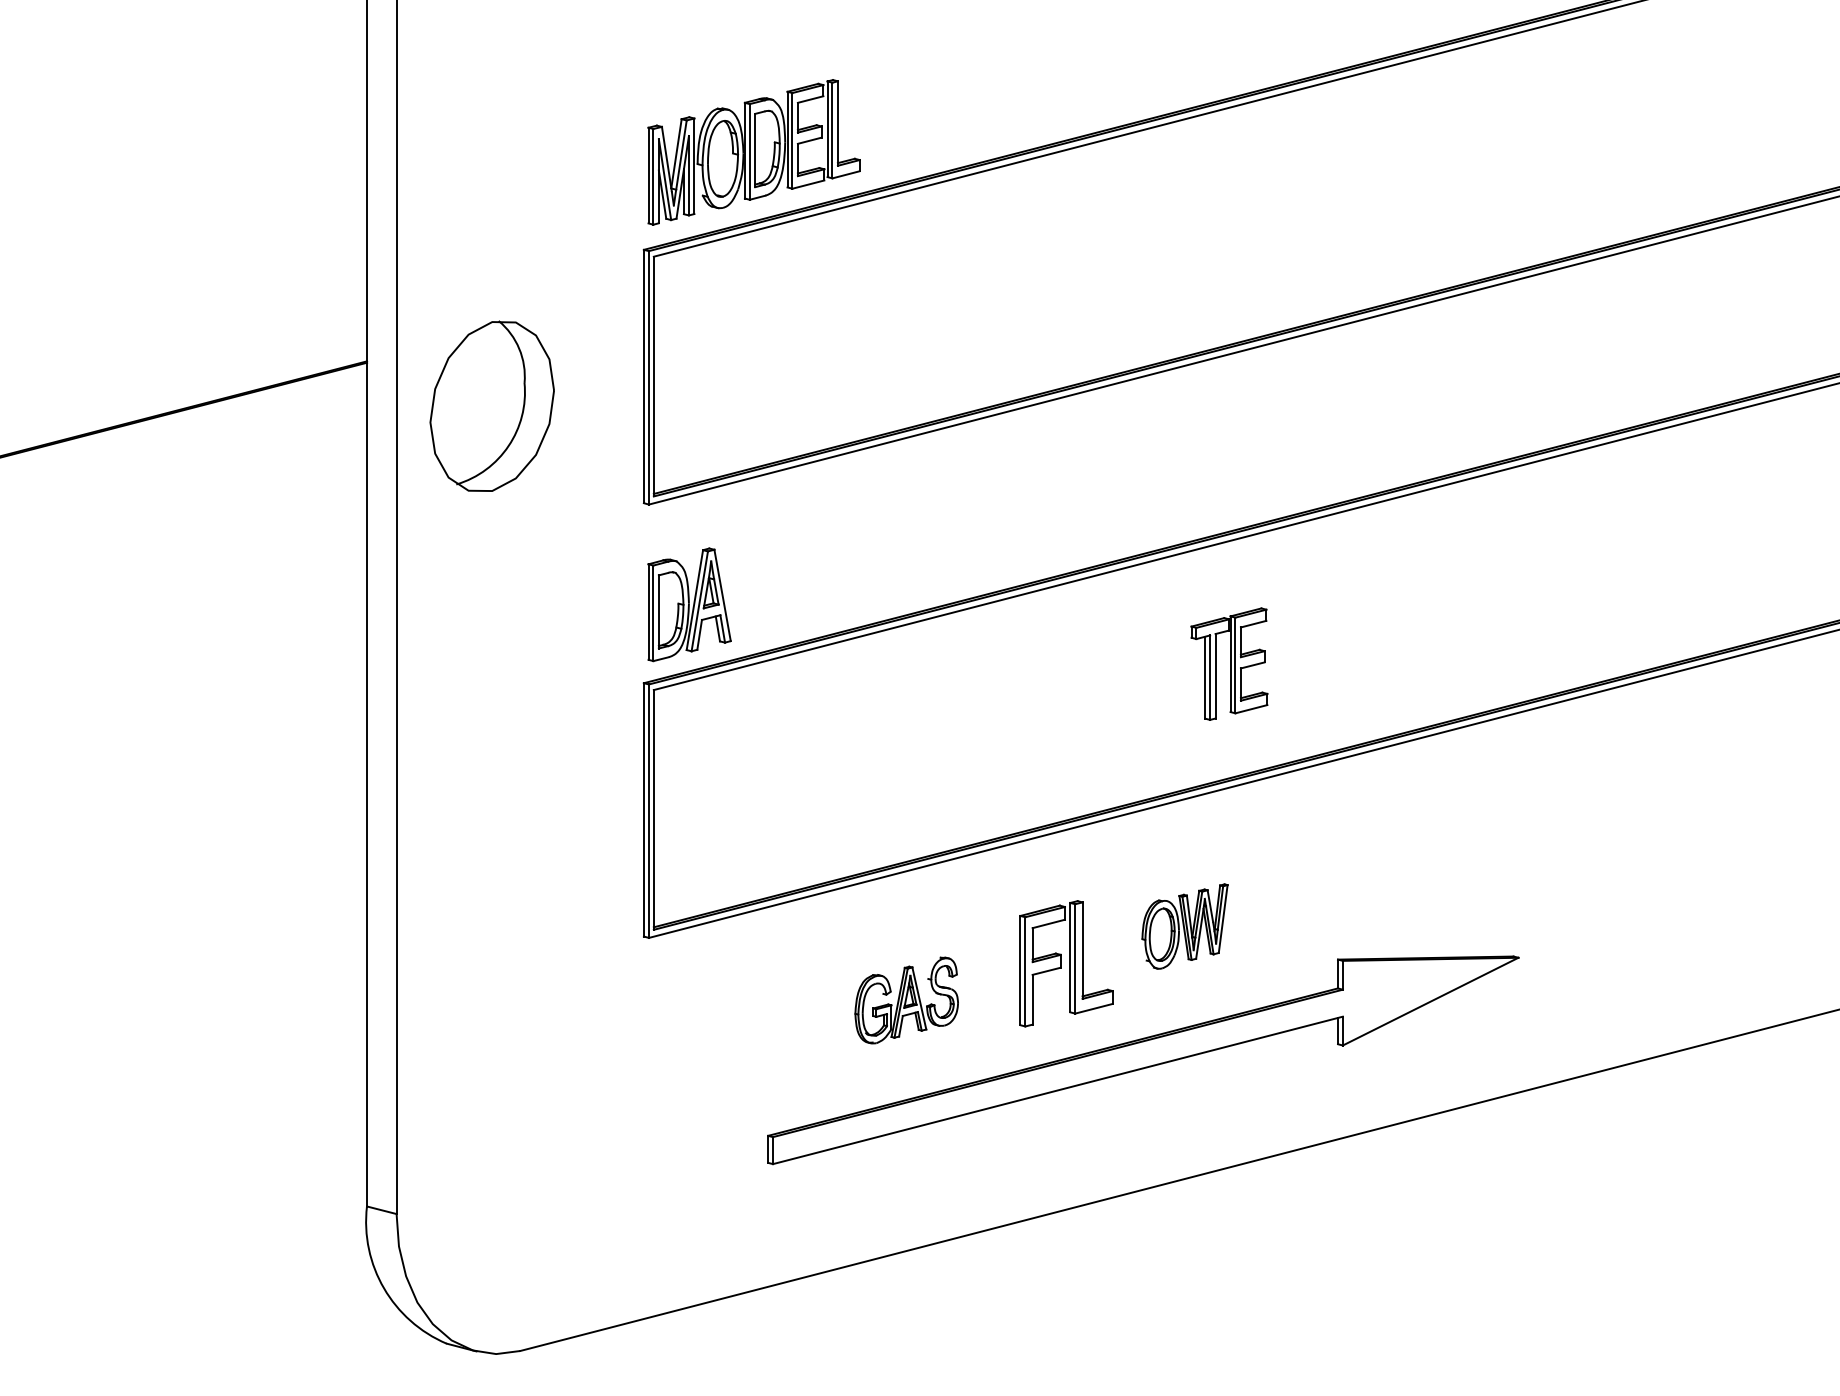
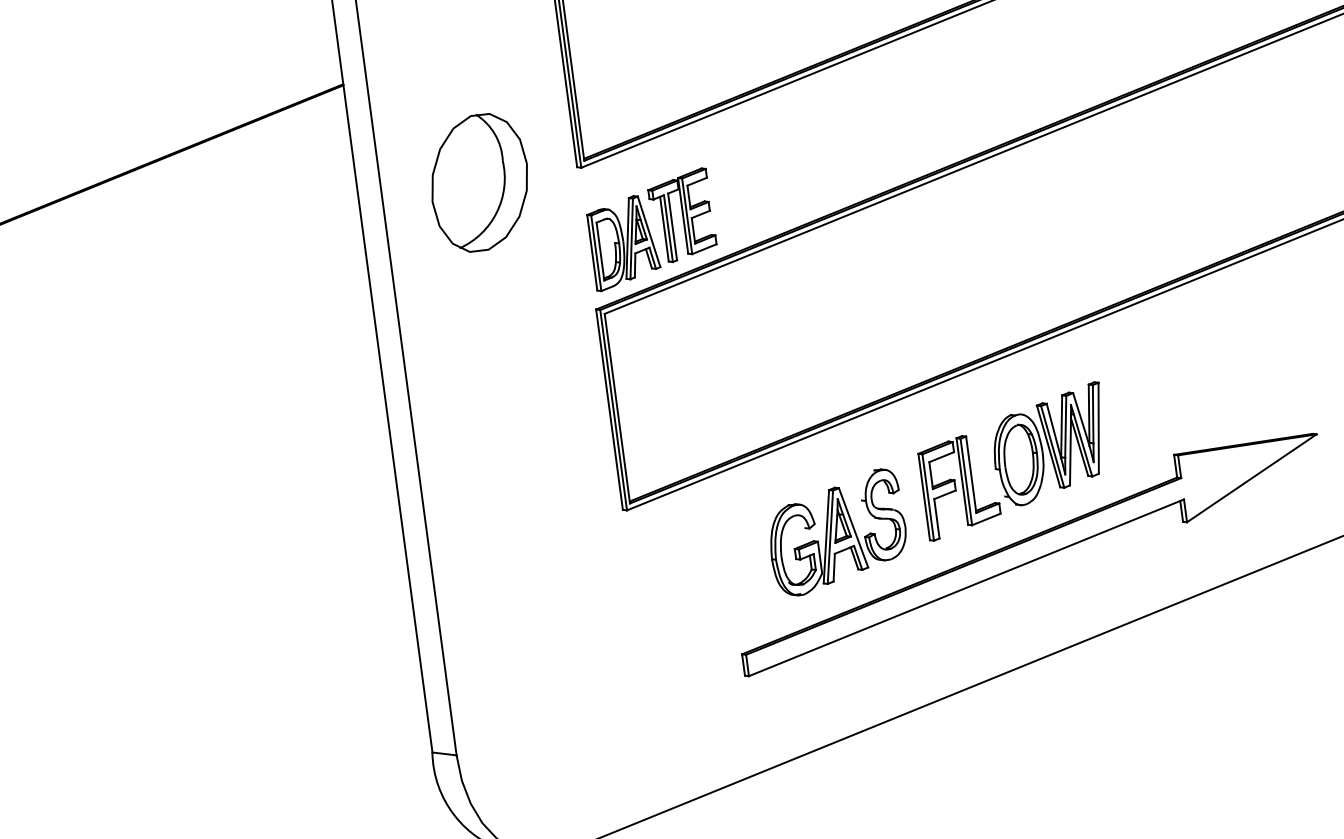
part: (491, 405) -> (479, 182), moved
part: (1229, 663) -> (682, 215), moved
part: (1184, 926) -> (1049, 444), size x1.67
part: (906, 1000) -> (837, 532), size x1.67

